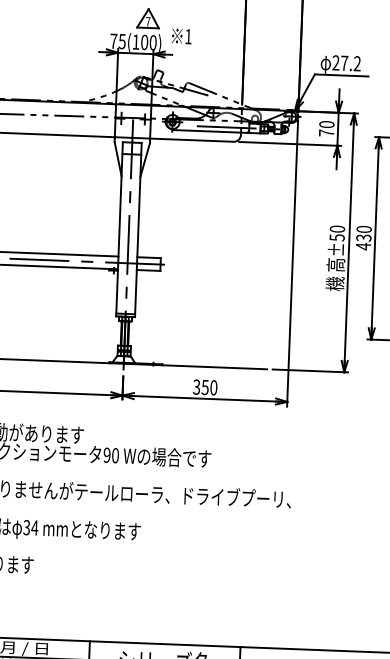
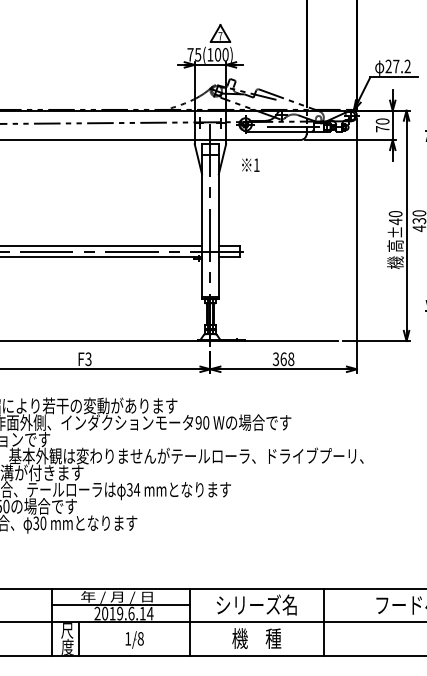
text: (181, 35) -> (250, 164), moved
text: (336, 237) -> (395, 221), ±50 -> ±40
text: (209, 386) -> (287, 358), 350 -> 368

